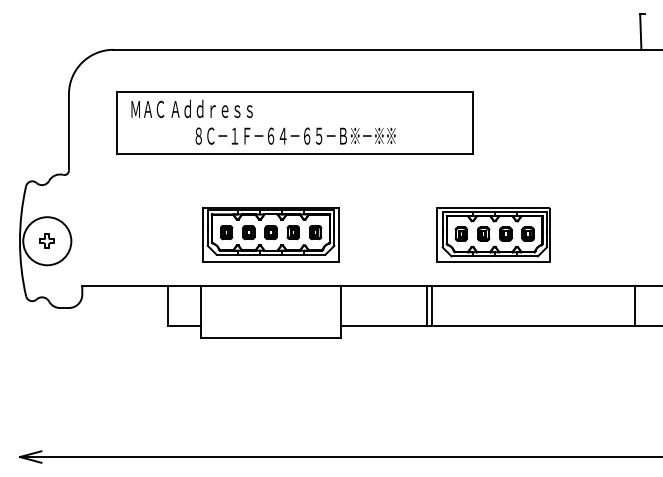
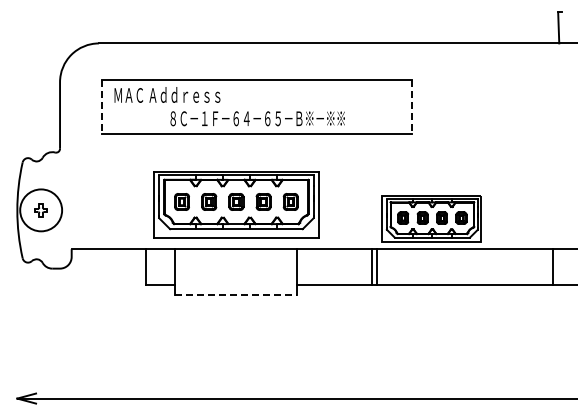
line: (116, 123) -> (101, 107), solid -> dashed
line: (473, 123) -> (412, 107), solid -> dashed
part: (270, 234) -> (235, 204), size x1.4
part: (493, 234) -> (431, 218), moved
line: (271, 337) -> (236, 294), solid -> dashed

